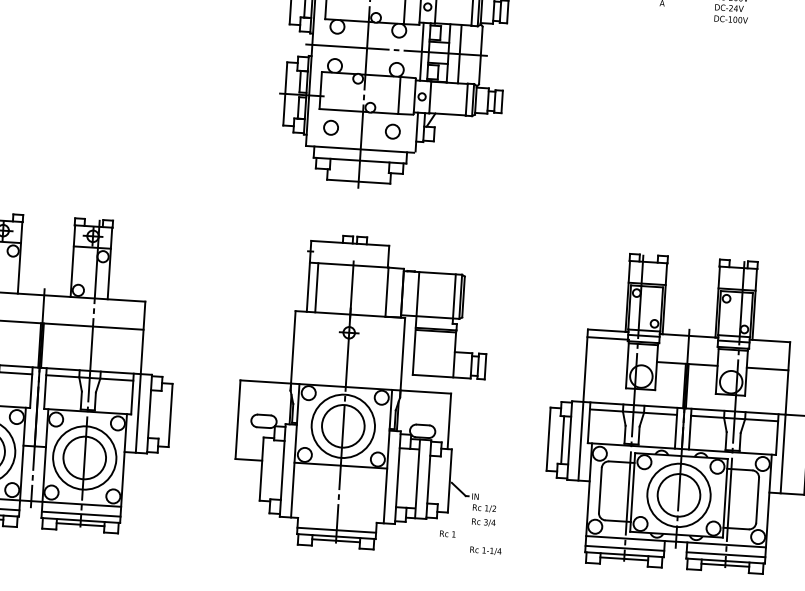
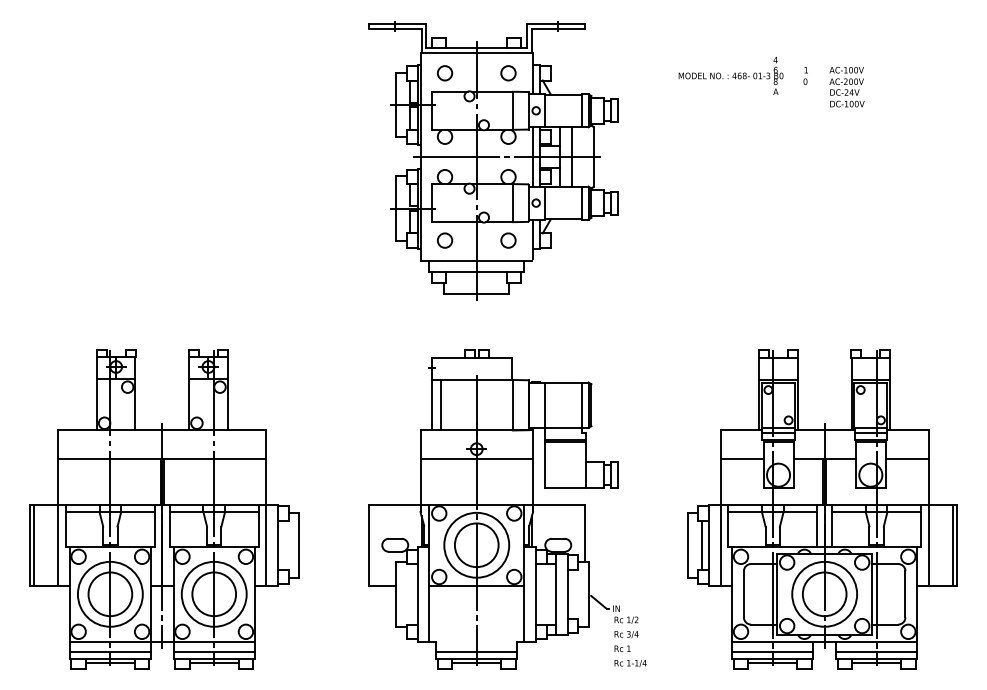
line: (607, 338) -> (741, 459), moved
line: (348, 342) -> (476, 459), added
text: (447, 533) -> (622, 648), moved

